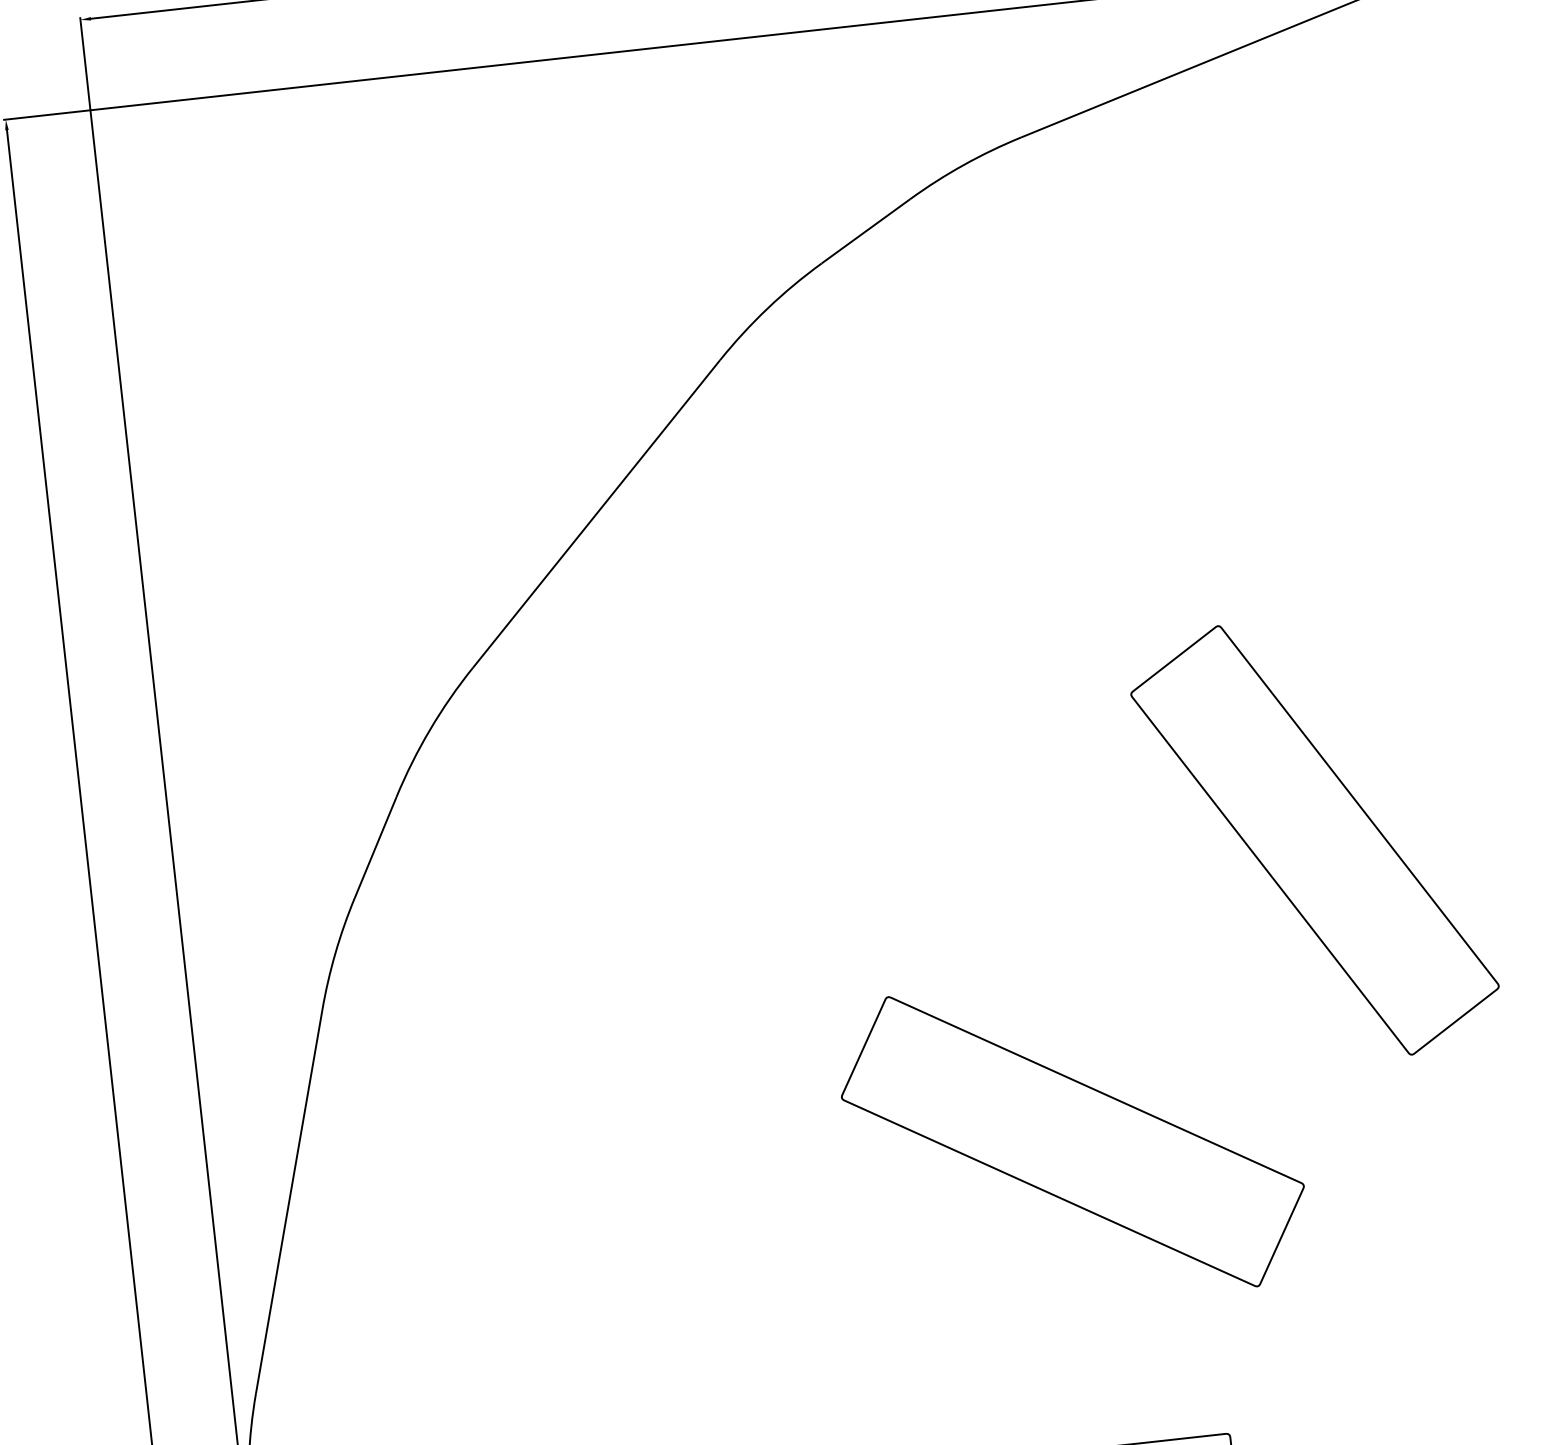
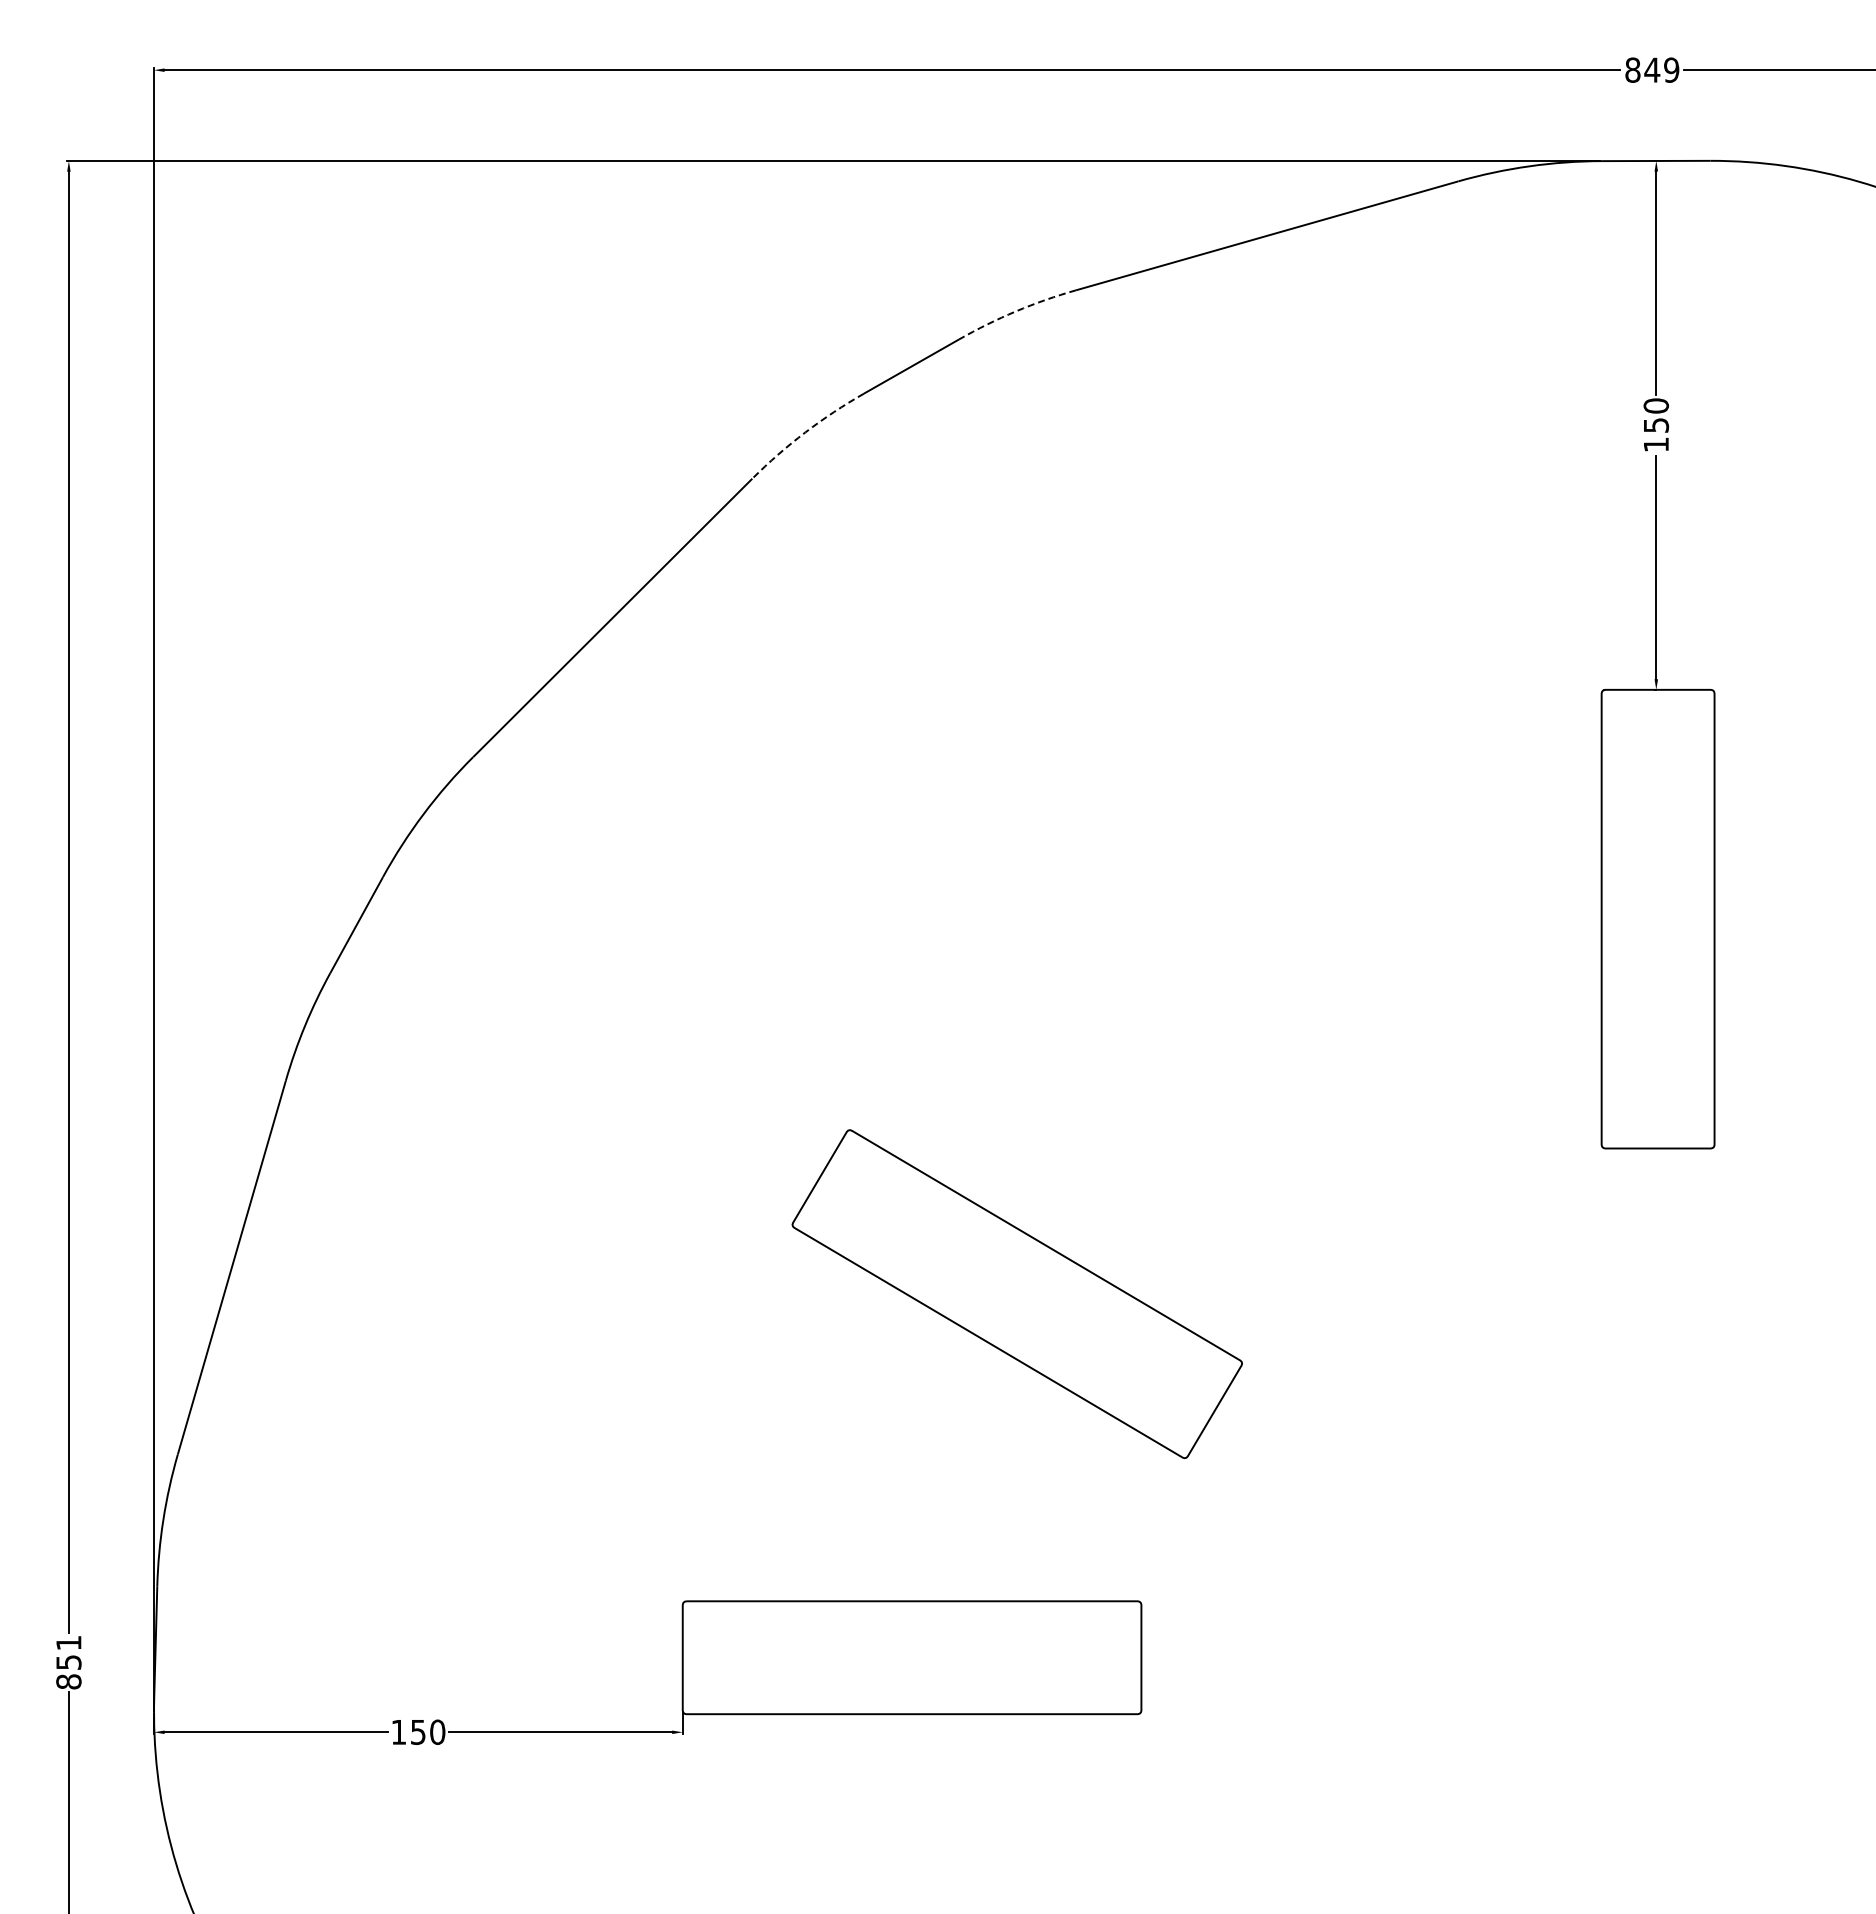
arc: (964, 165) -> (1016, 311), solid -> dashed
arc: (767, 308) -> (805, 432), solid -> dashed
part: (1314, 839) -> (1290, 1020), removed

